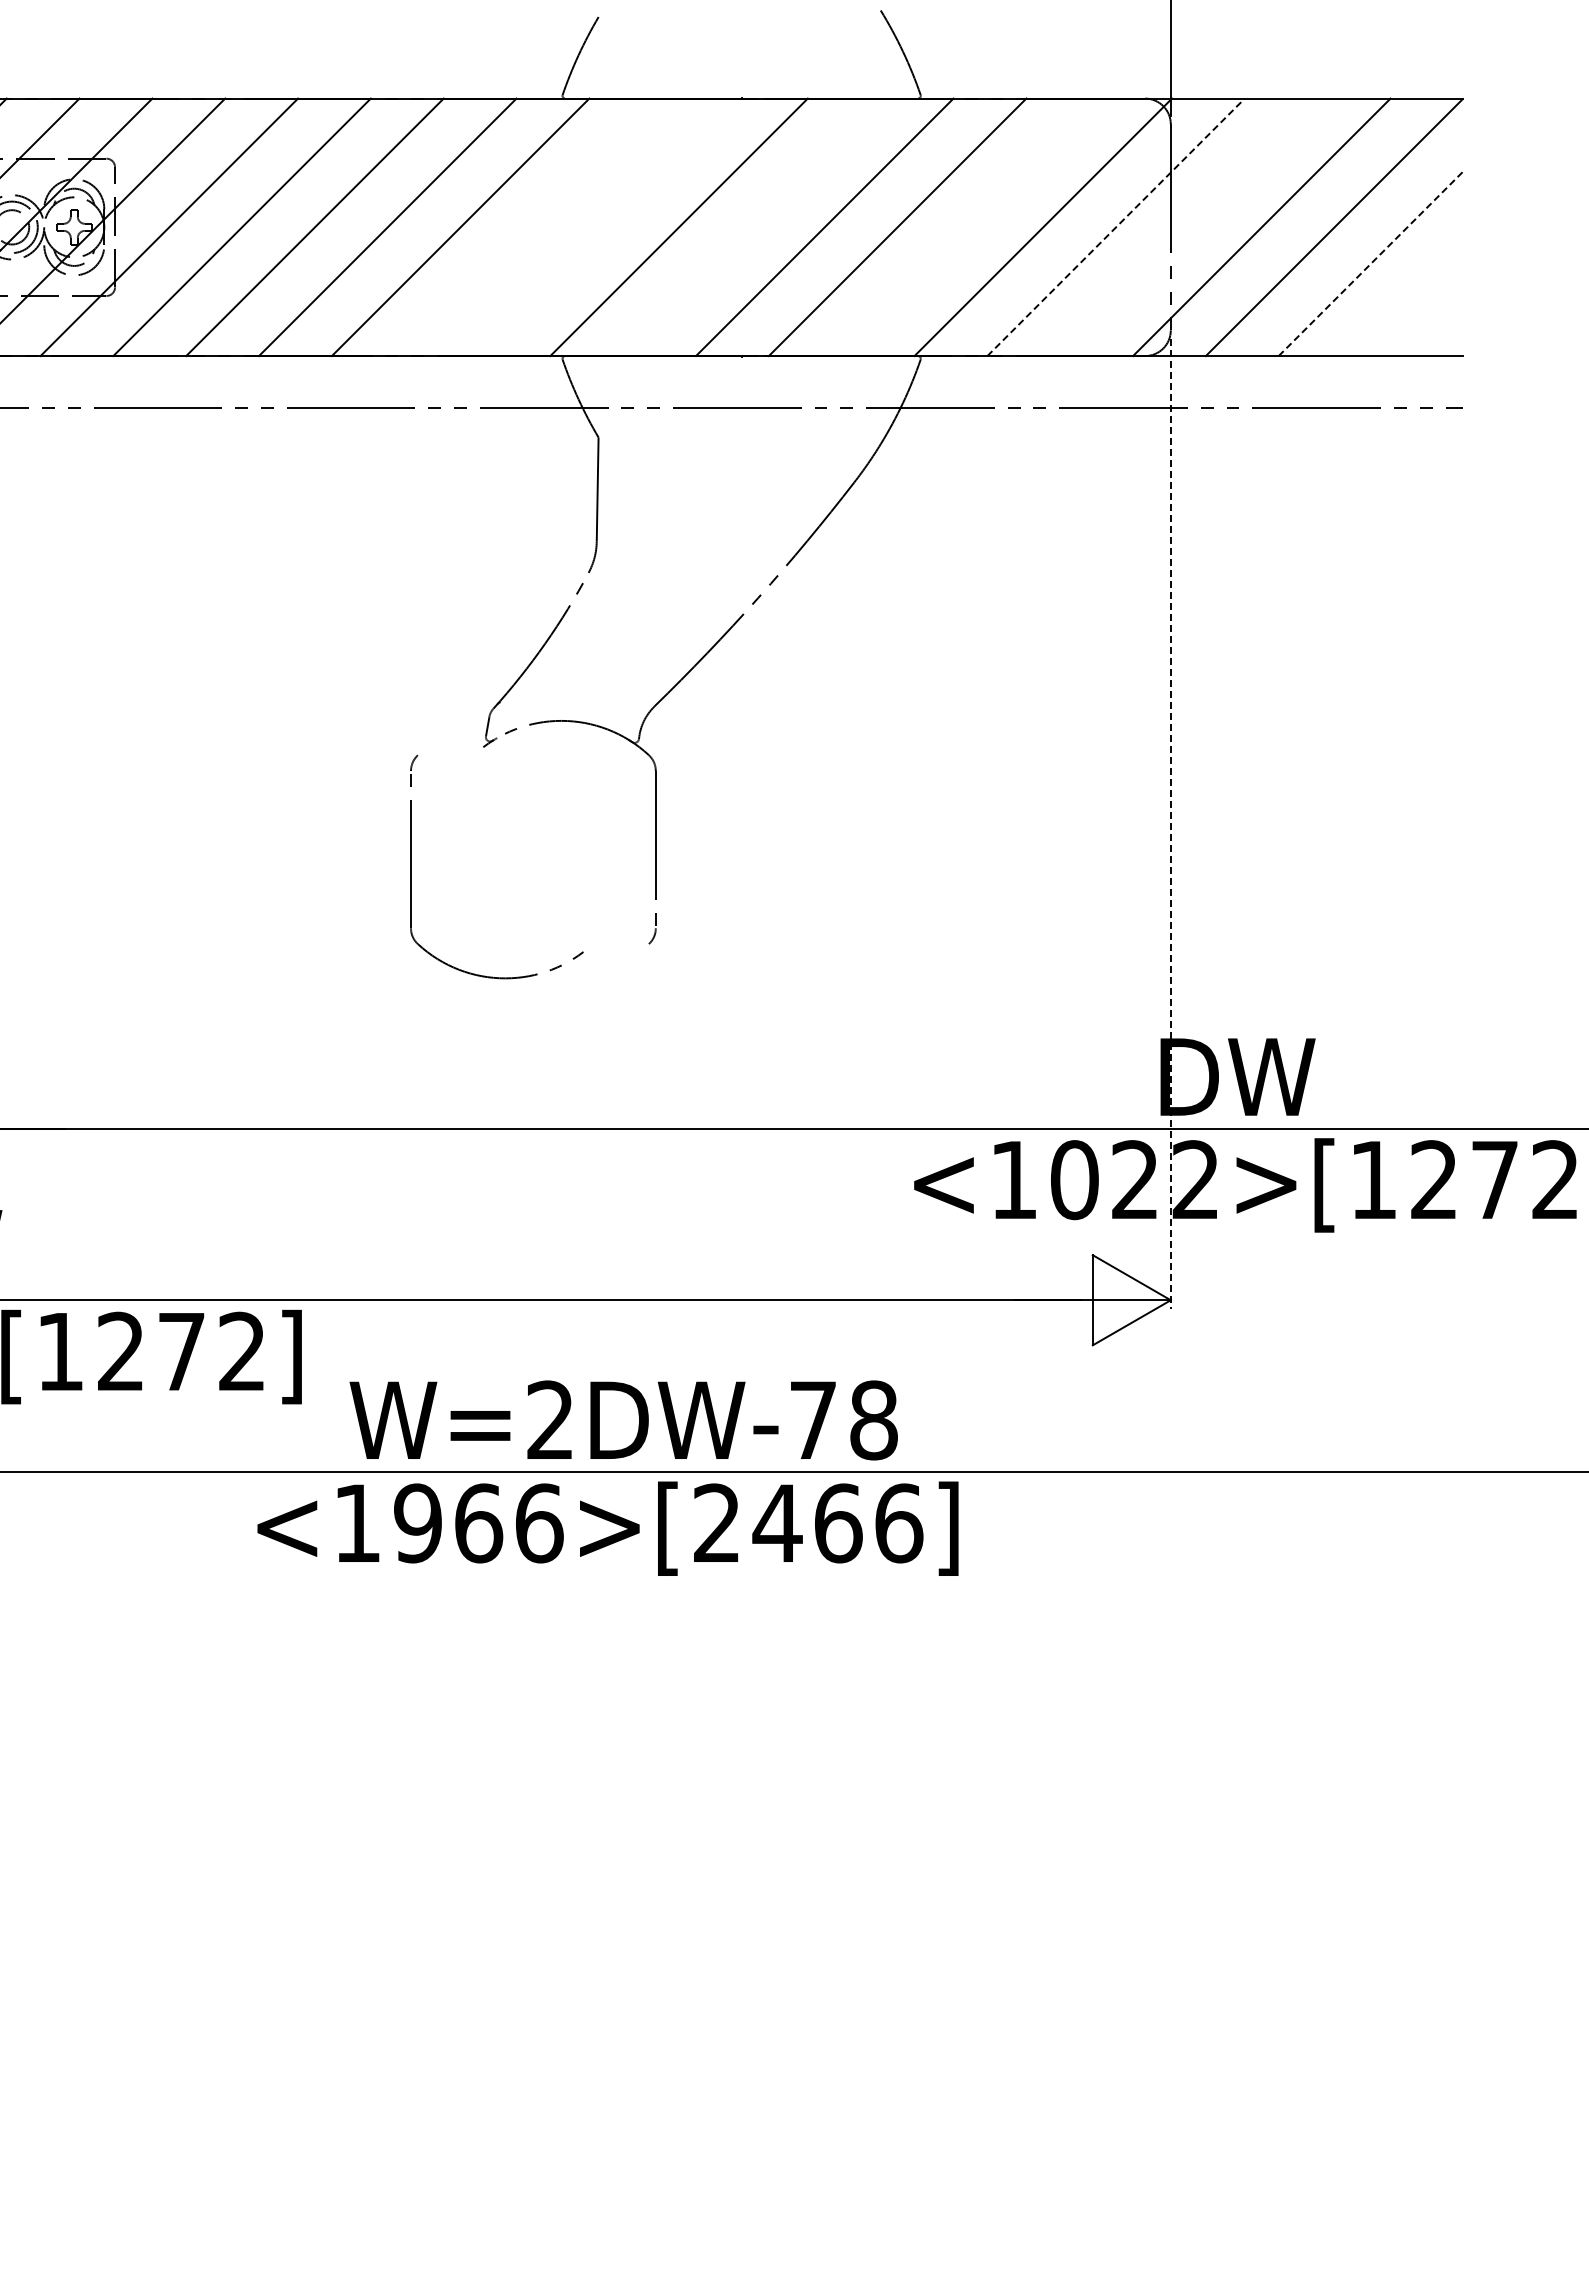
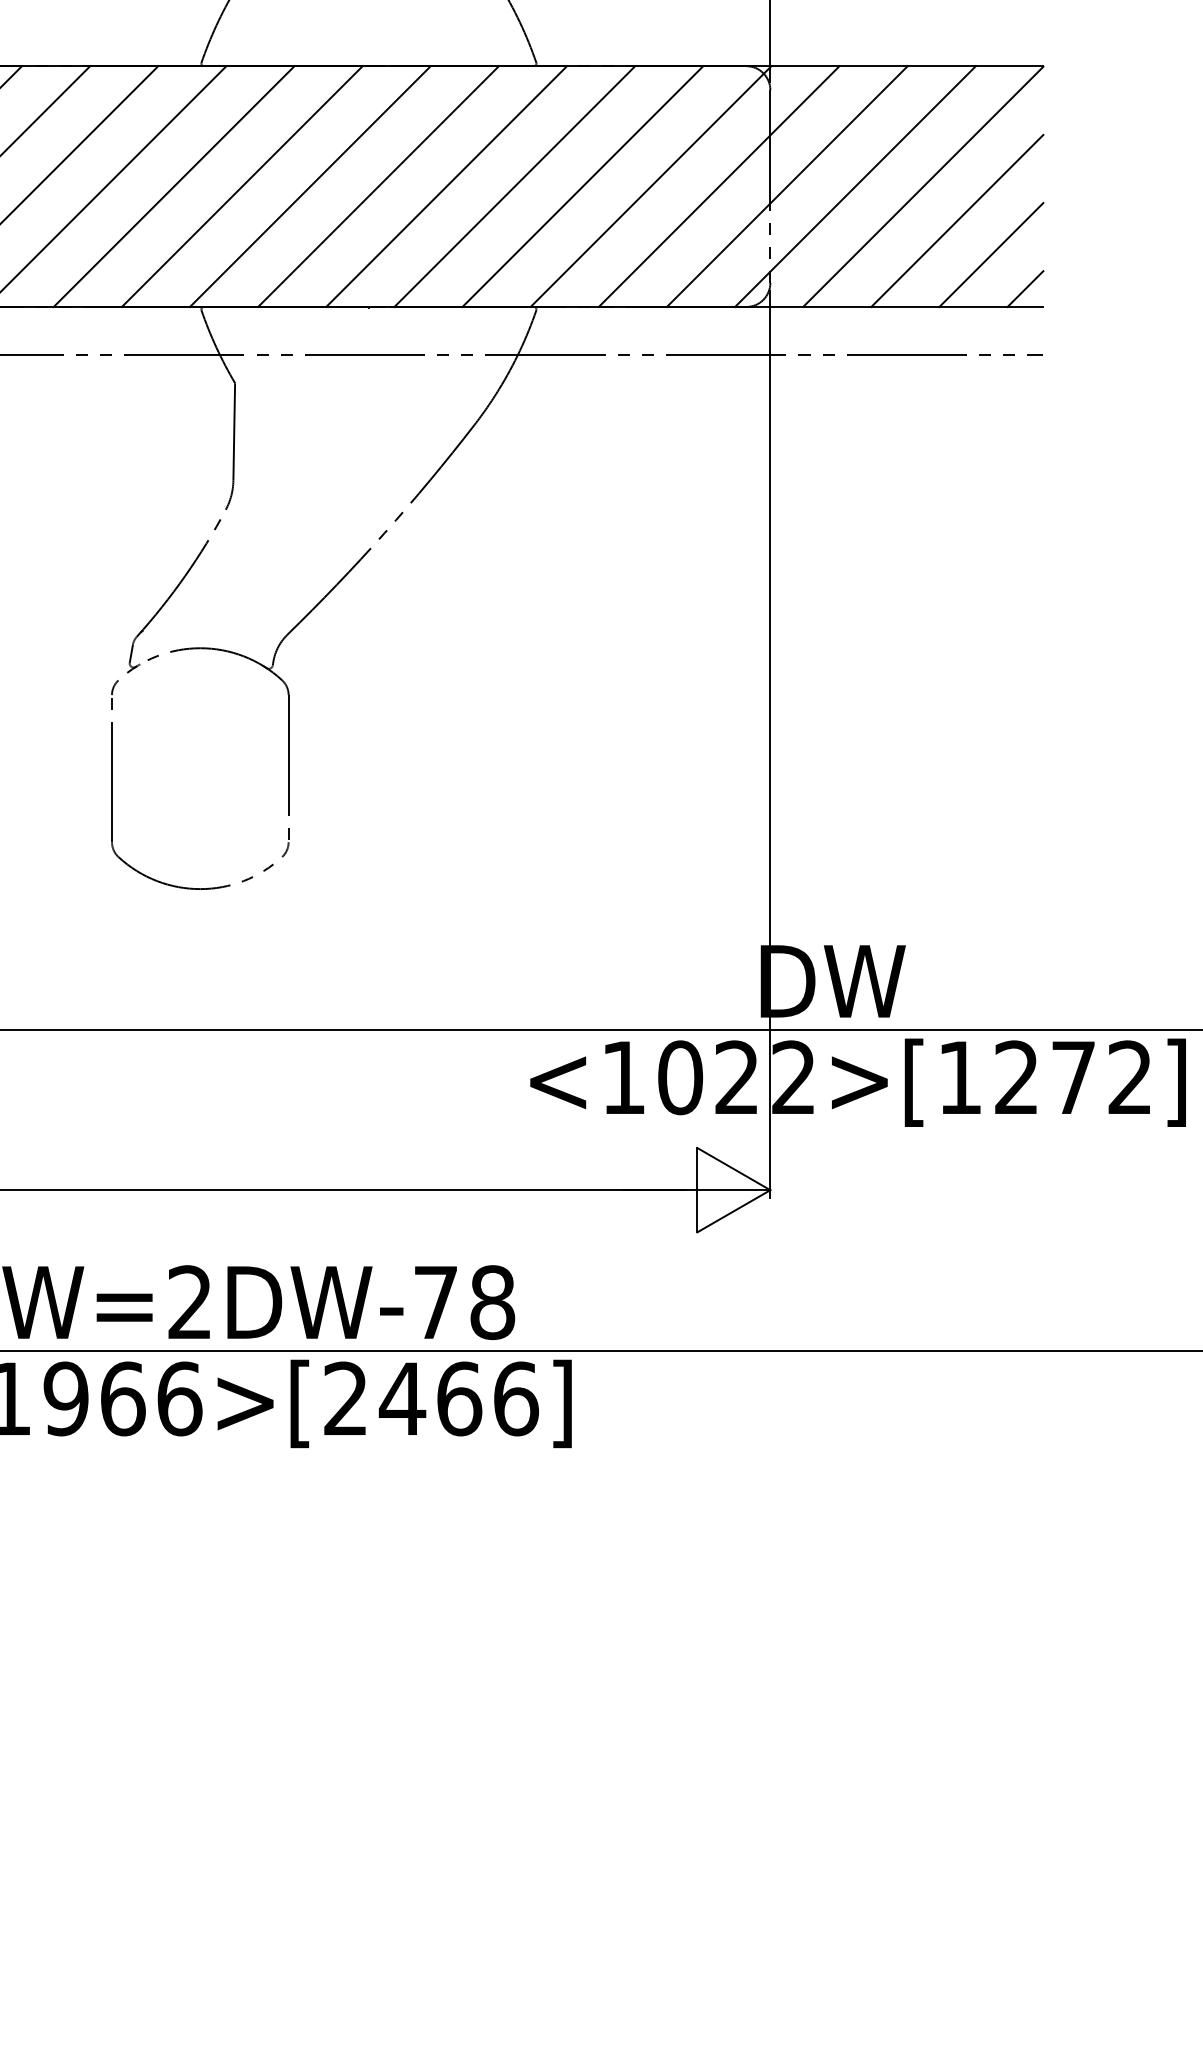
line: (1116, 226) -> (719, 185), dashed -> solid
line: (533, 227) -> (174, 186), added
line: (606, 227) -> (242, 186), added
line: (751, 227) -> (378, 186), added
line: (970, 227) -> (582, 186), added
line: (1188, 227) -> (786, 186), added
line: (1371, 263) -> (958, 220), dashed -> solid
line: (1406, 300) -> (990, 255), added
line: (1443, 336) -> (1025, 288), added
line: (1170, 823) -> (770, 744), dashed -> solid
part: (411, 866) -> (112, 784), moved

